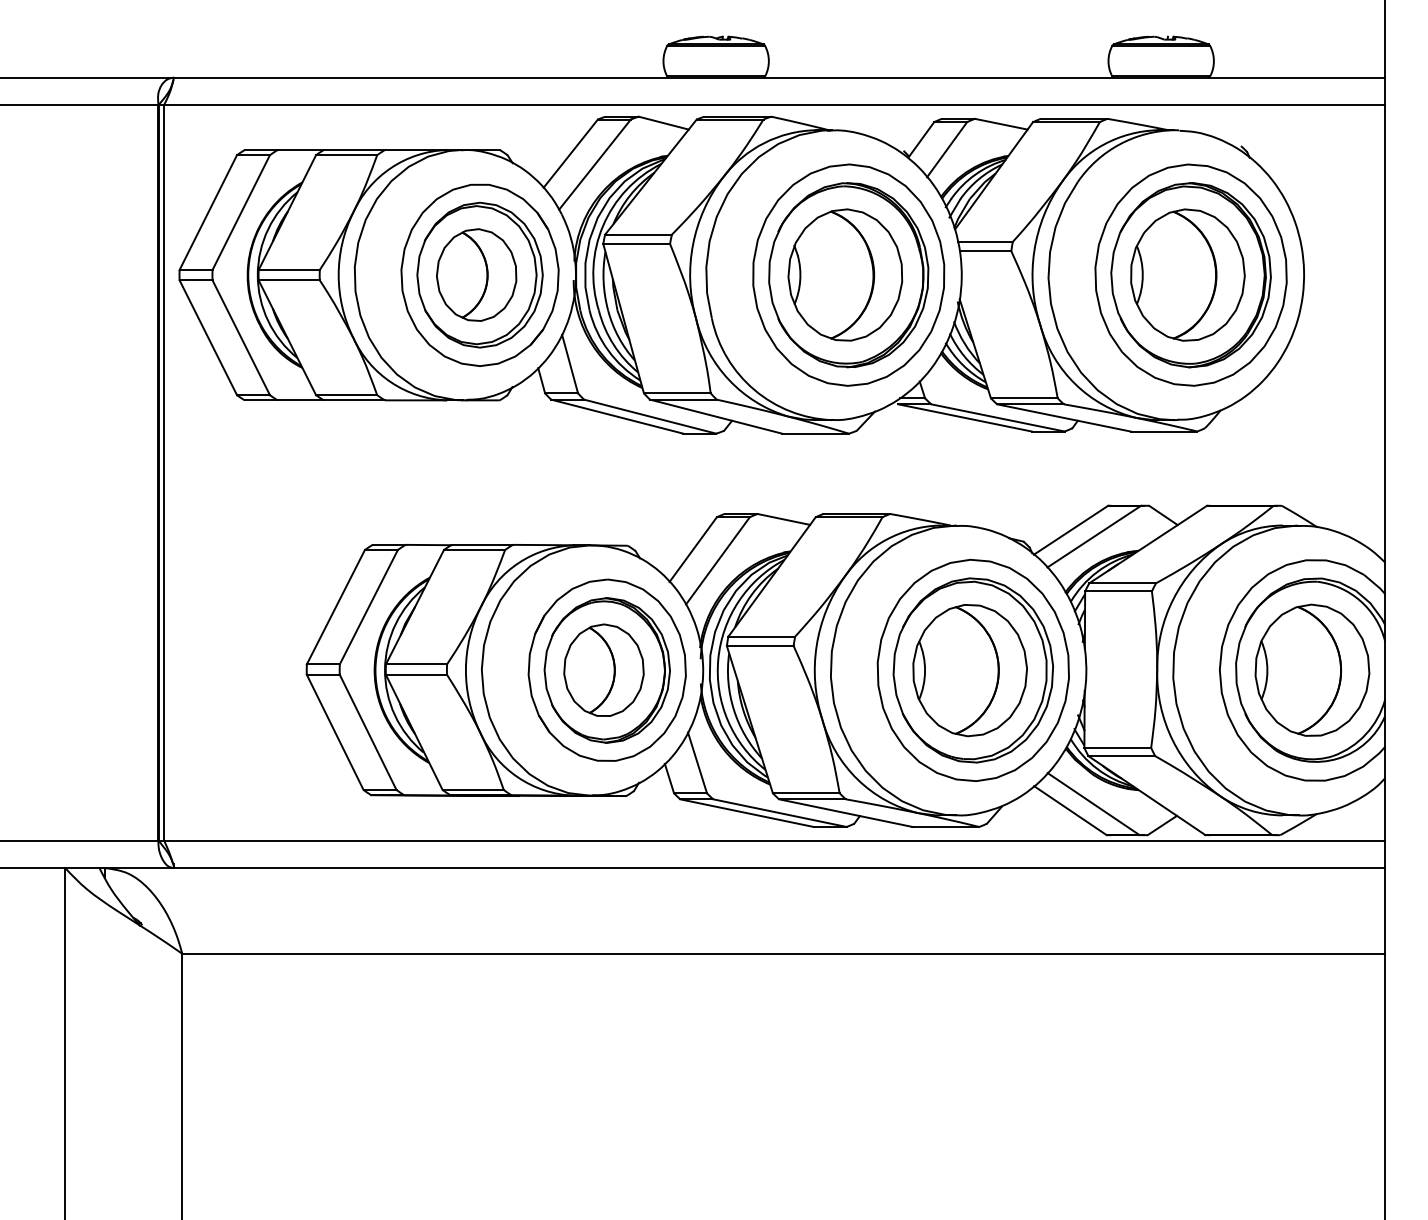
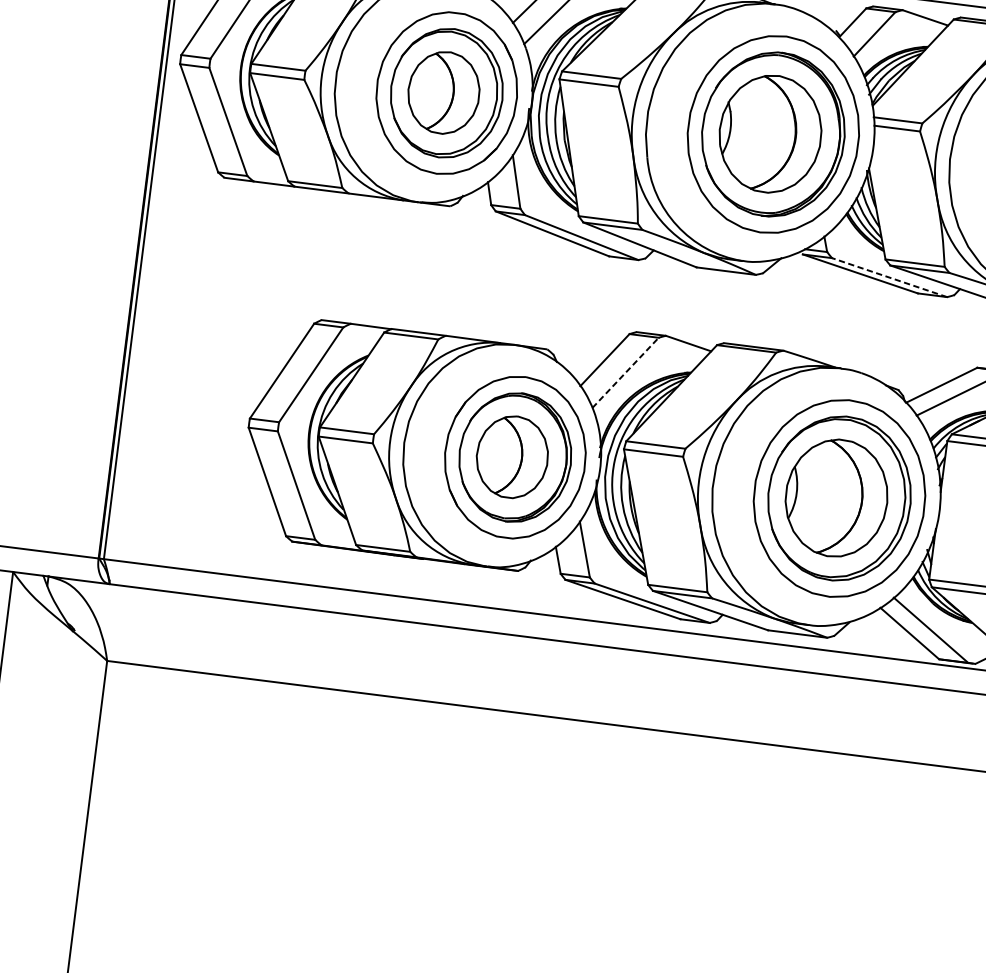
line: (997, 417) -> (889, 277), solid -> dashed
line: (718, 560) -> (626, 372), solid -> dashed

